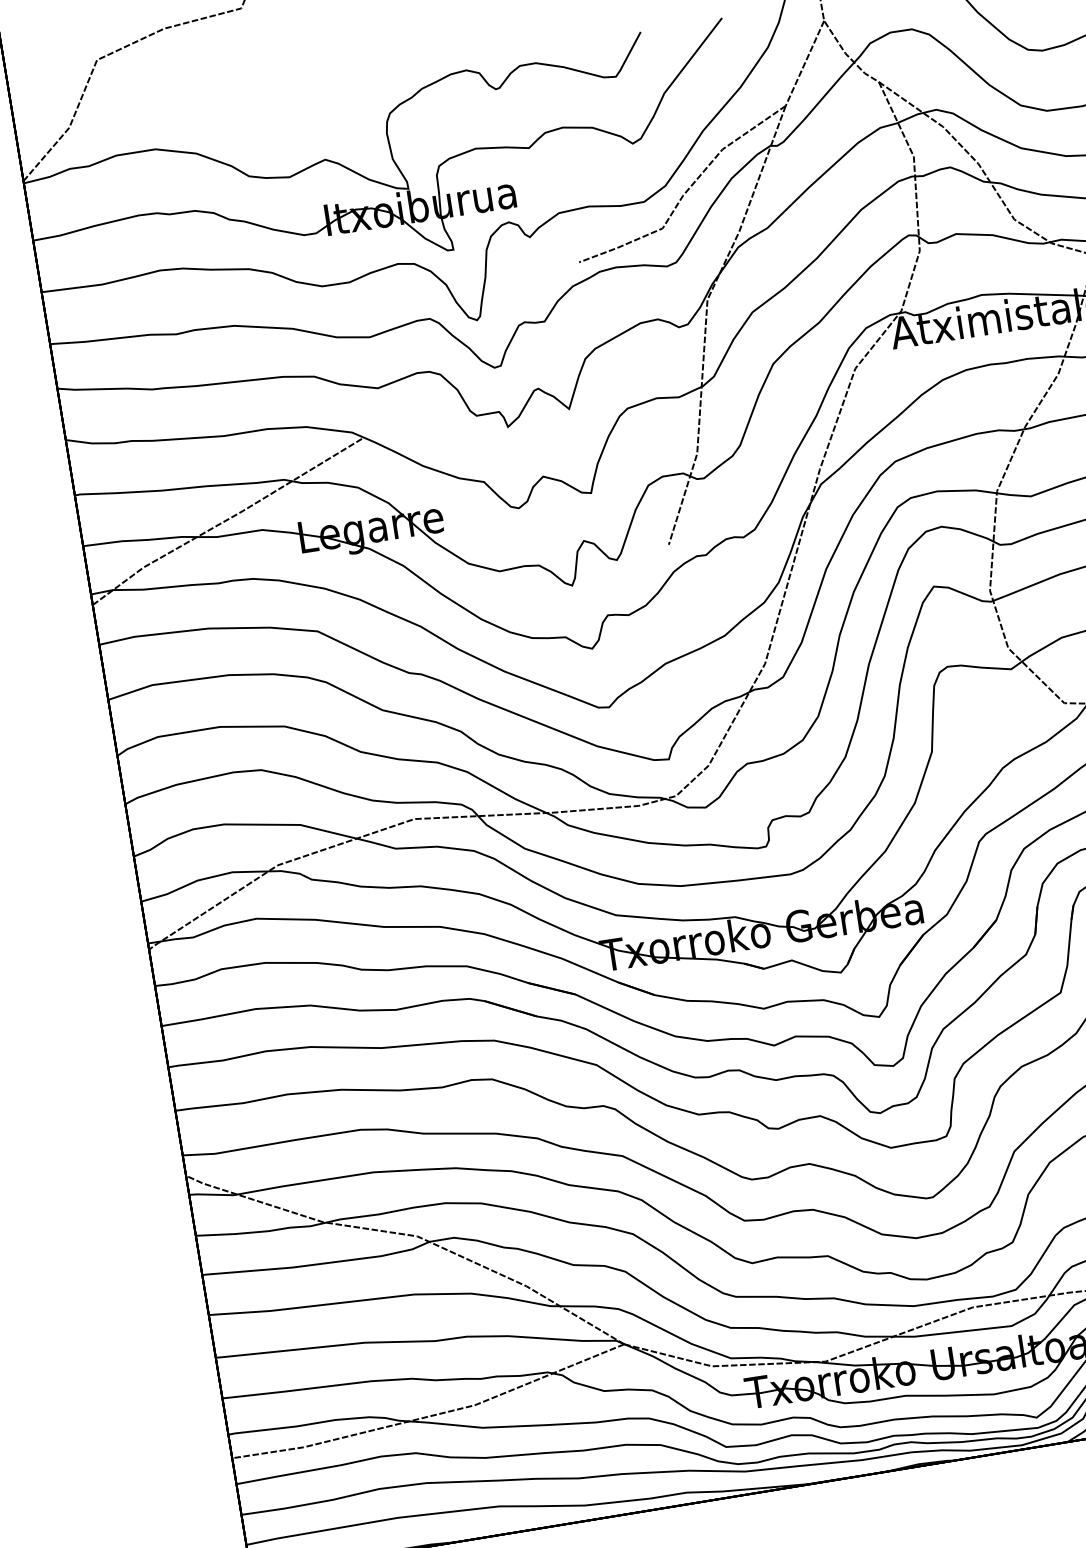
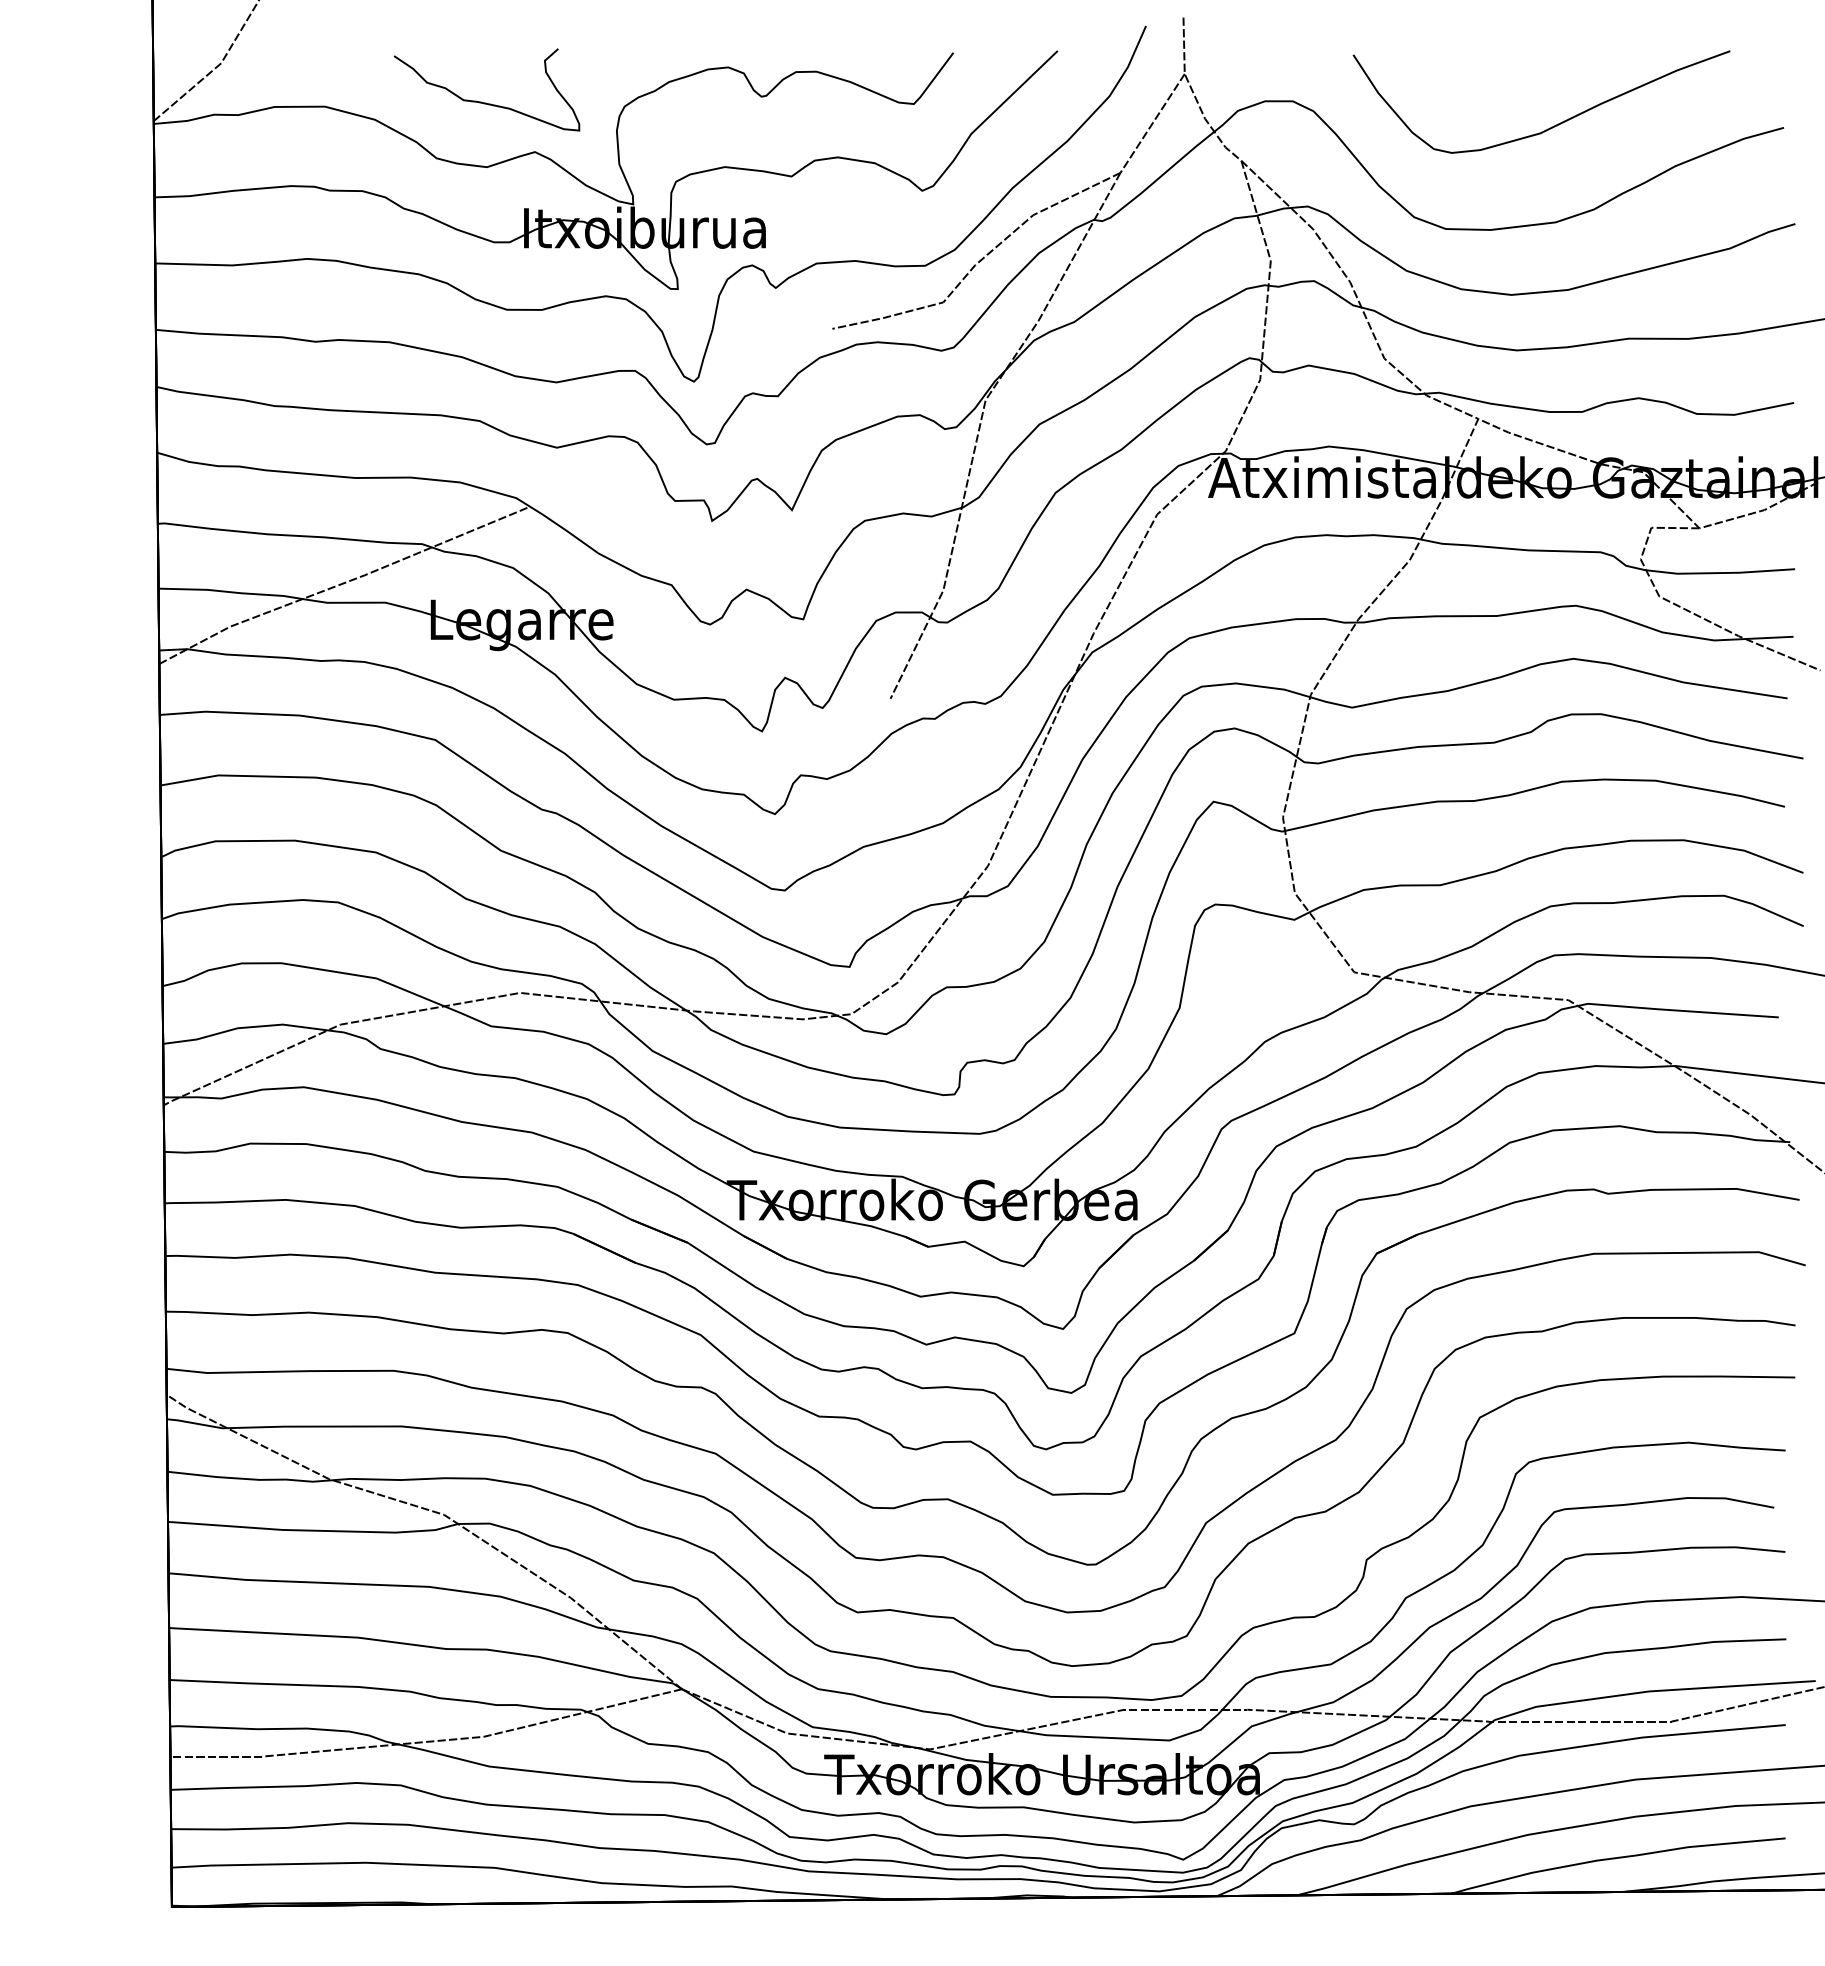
curve: (277, 126) -> (481, 101), added

